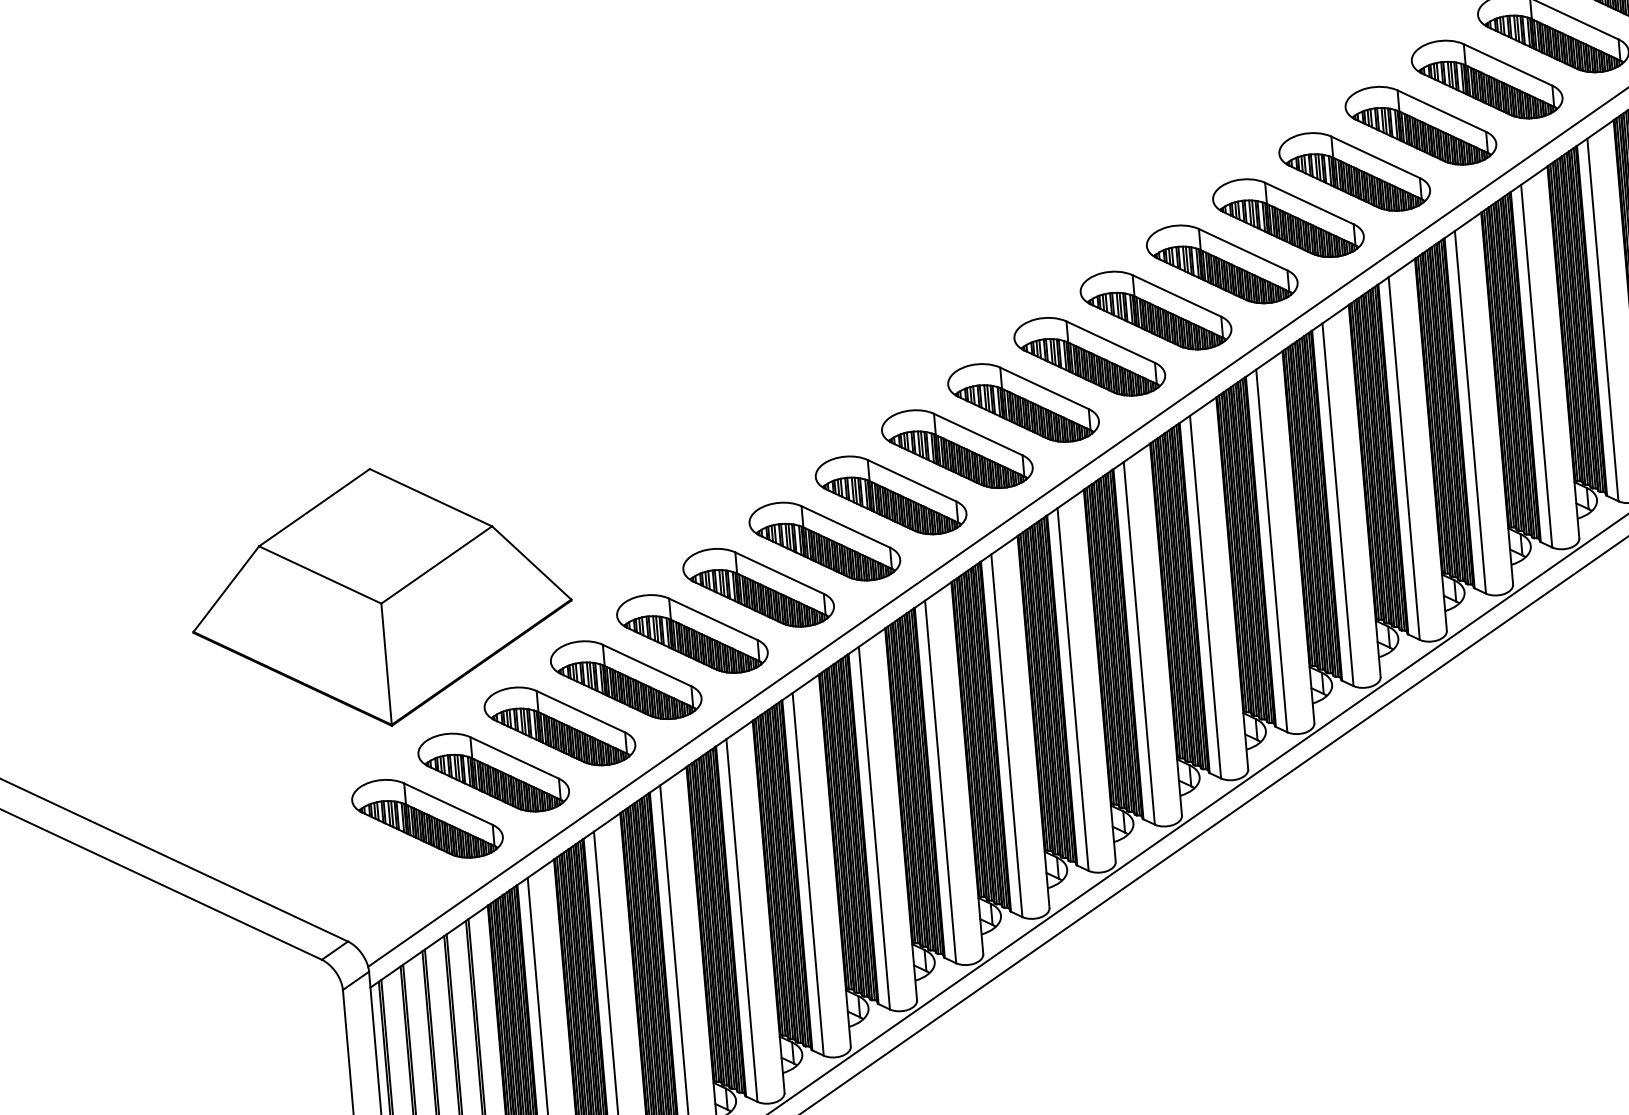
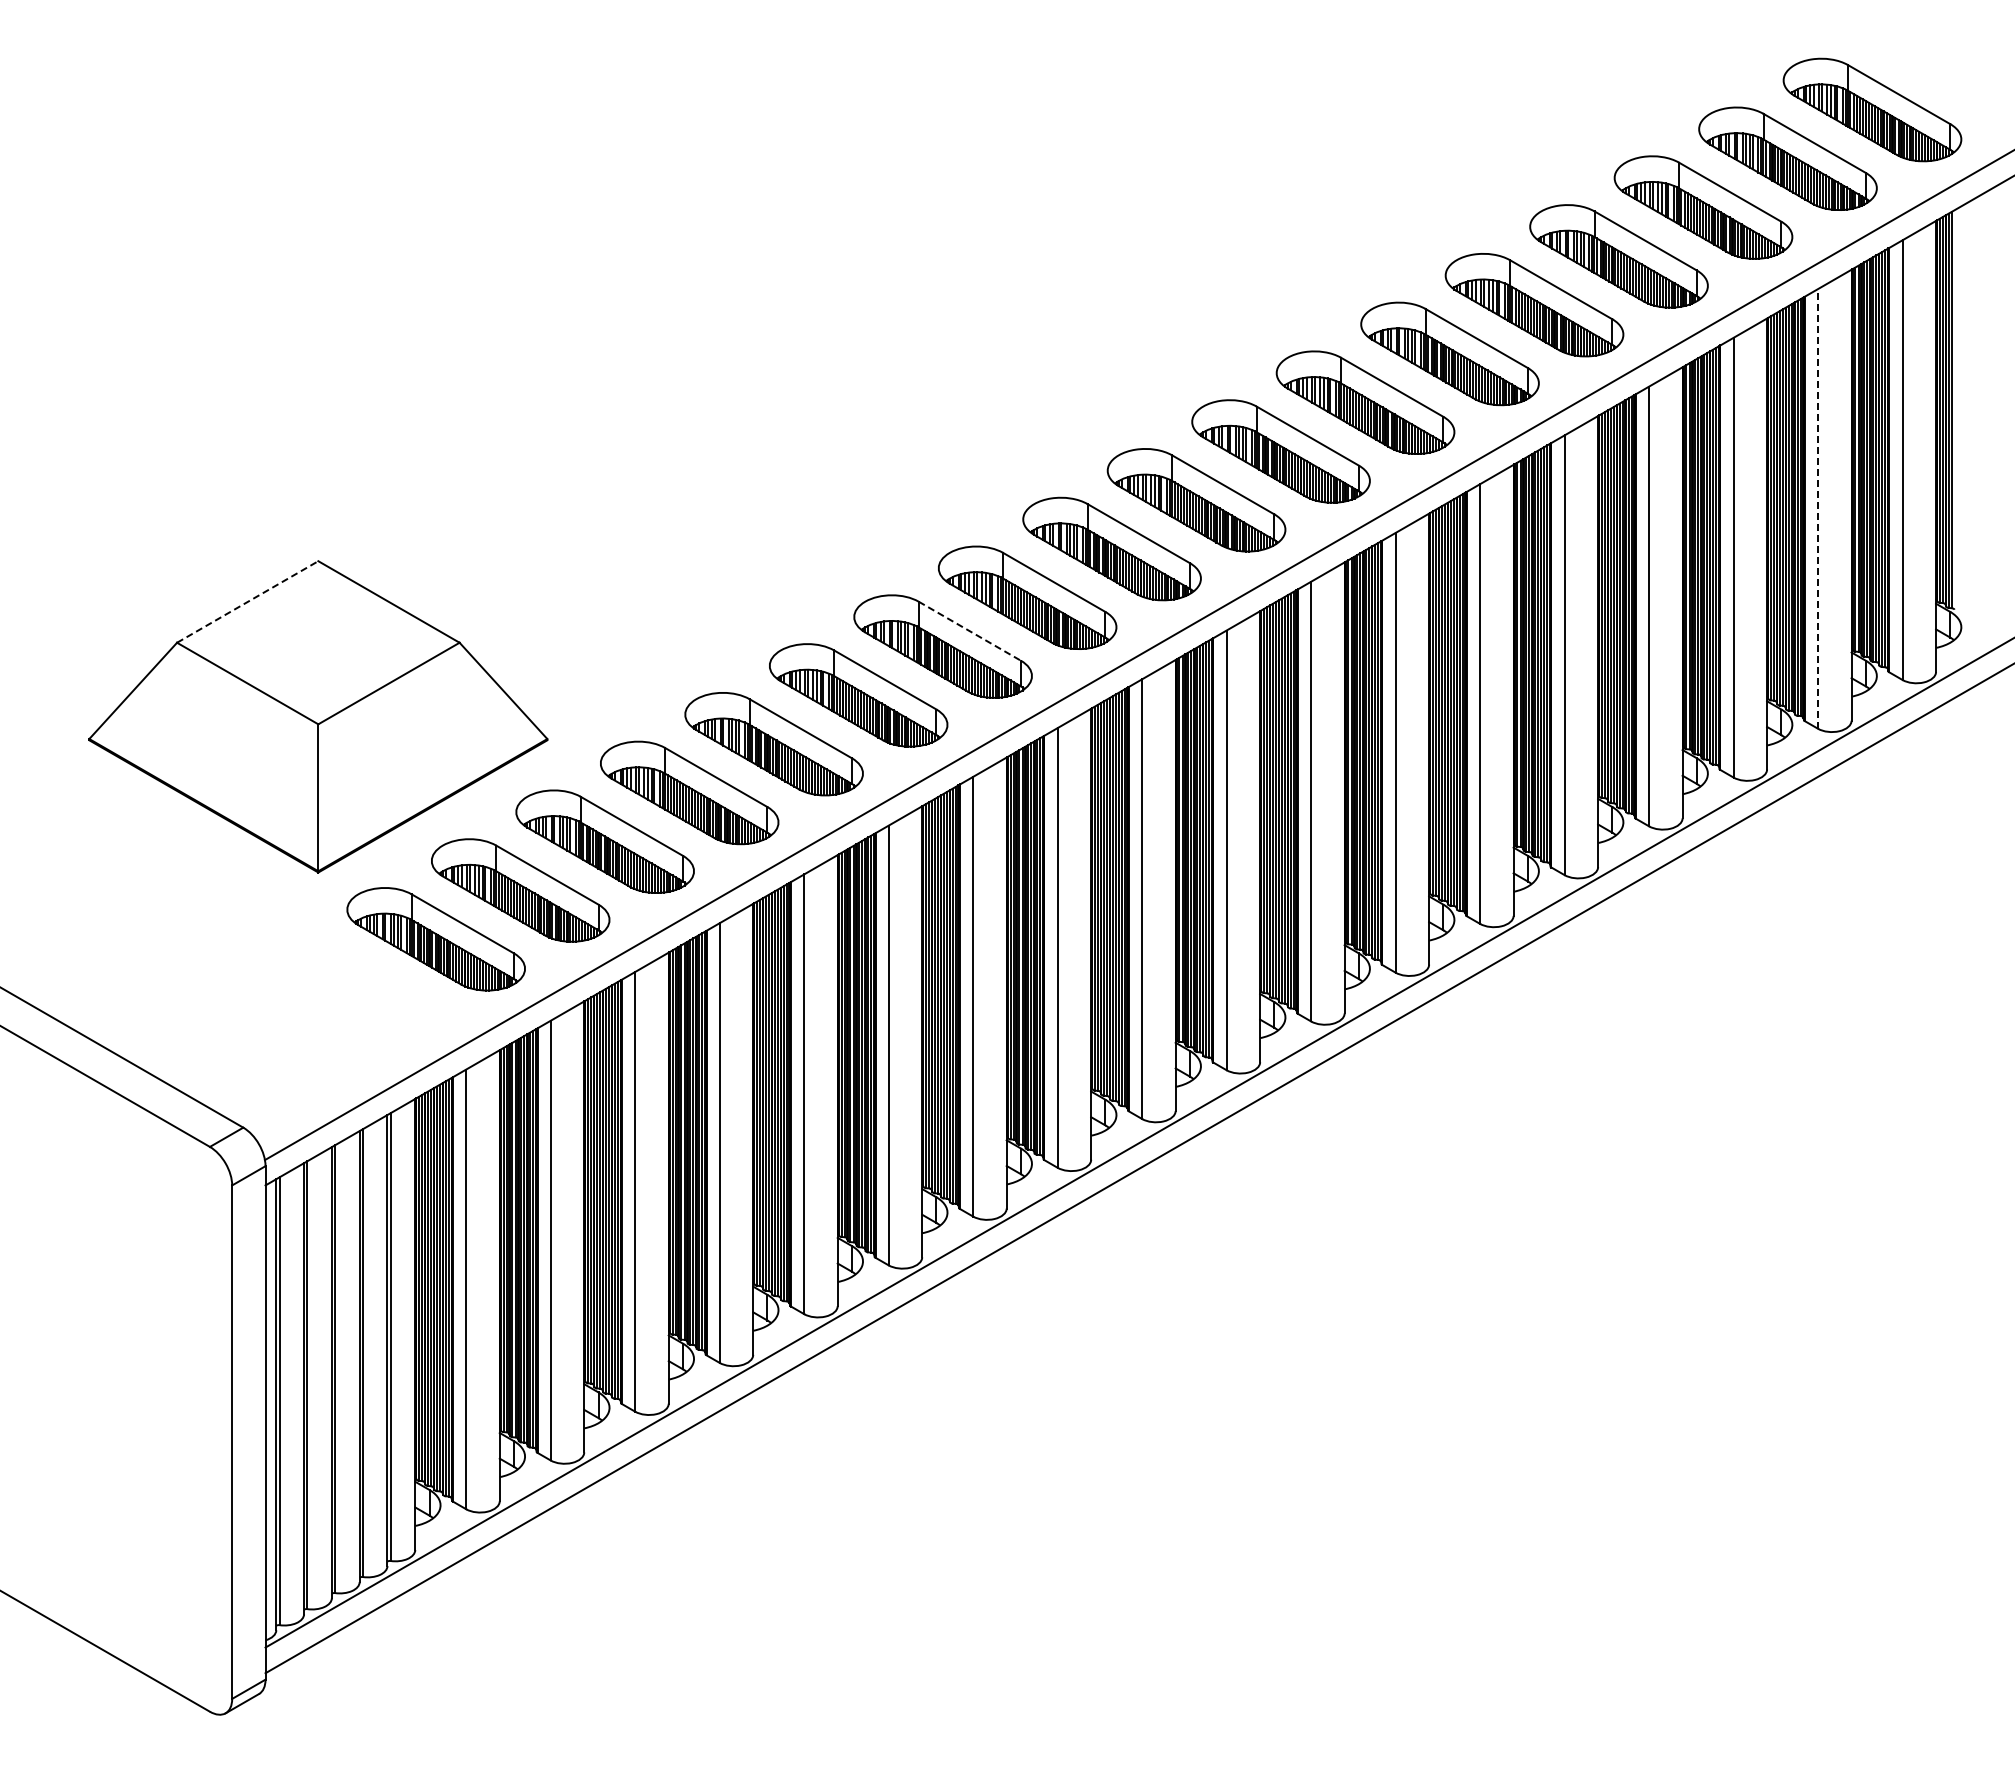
line: (1603, 319) -> (1818, 508), solid -> dashed
line: (912, 480) -> (970, 631), solid -> dashed
line: (314, 507) -> (247, 601), solid -> dashed
part: (427, 818) -> (351, 987), removed

